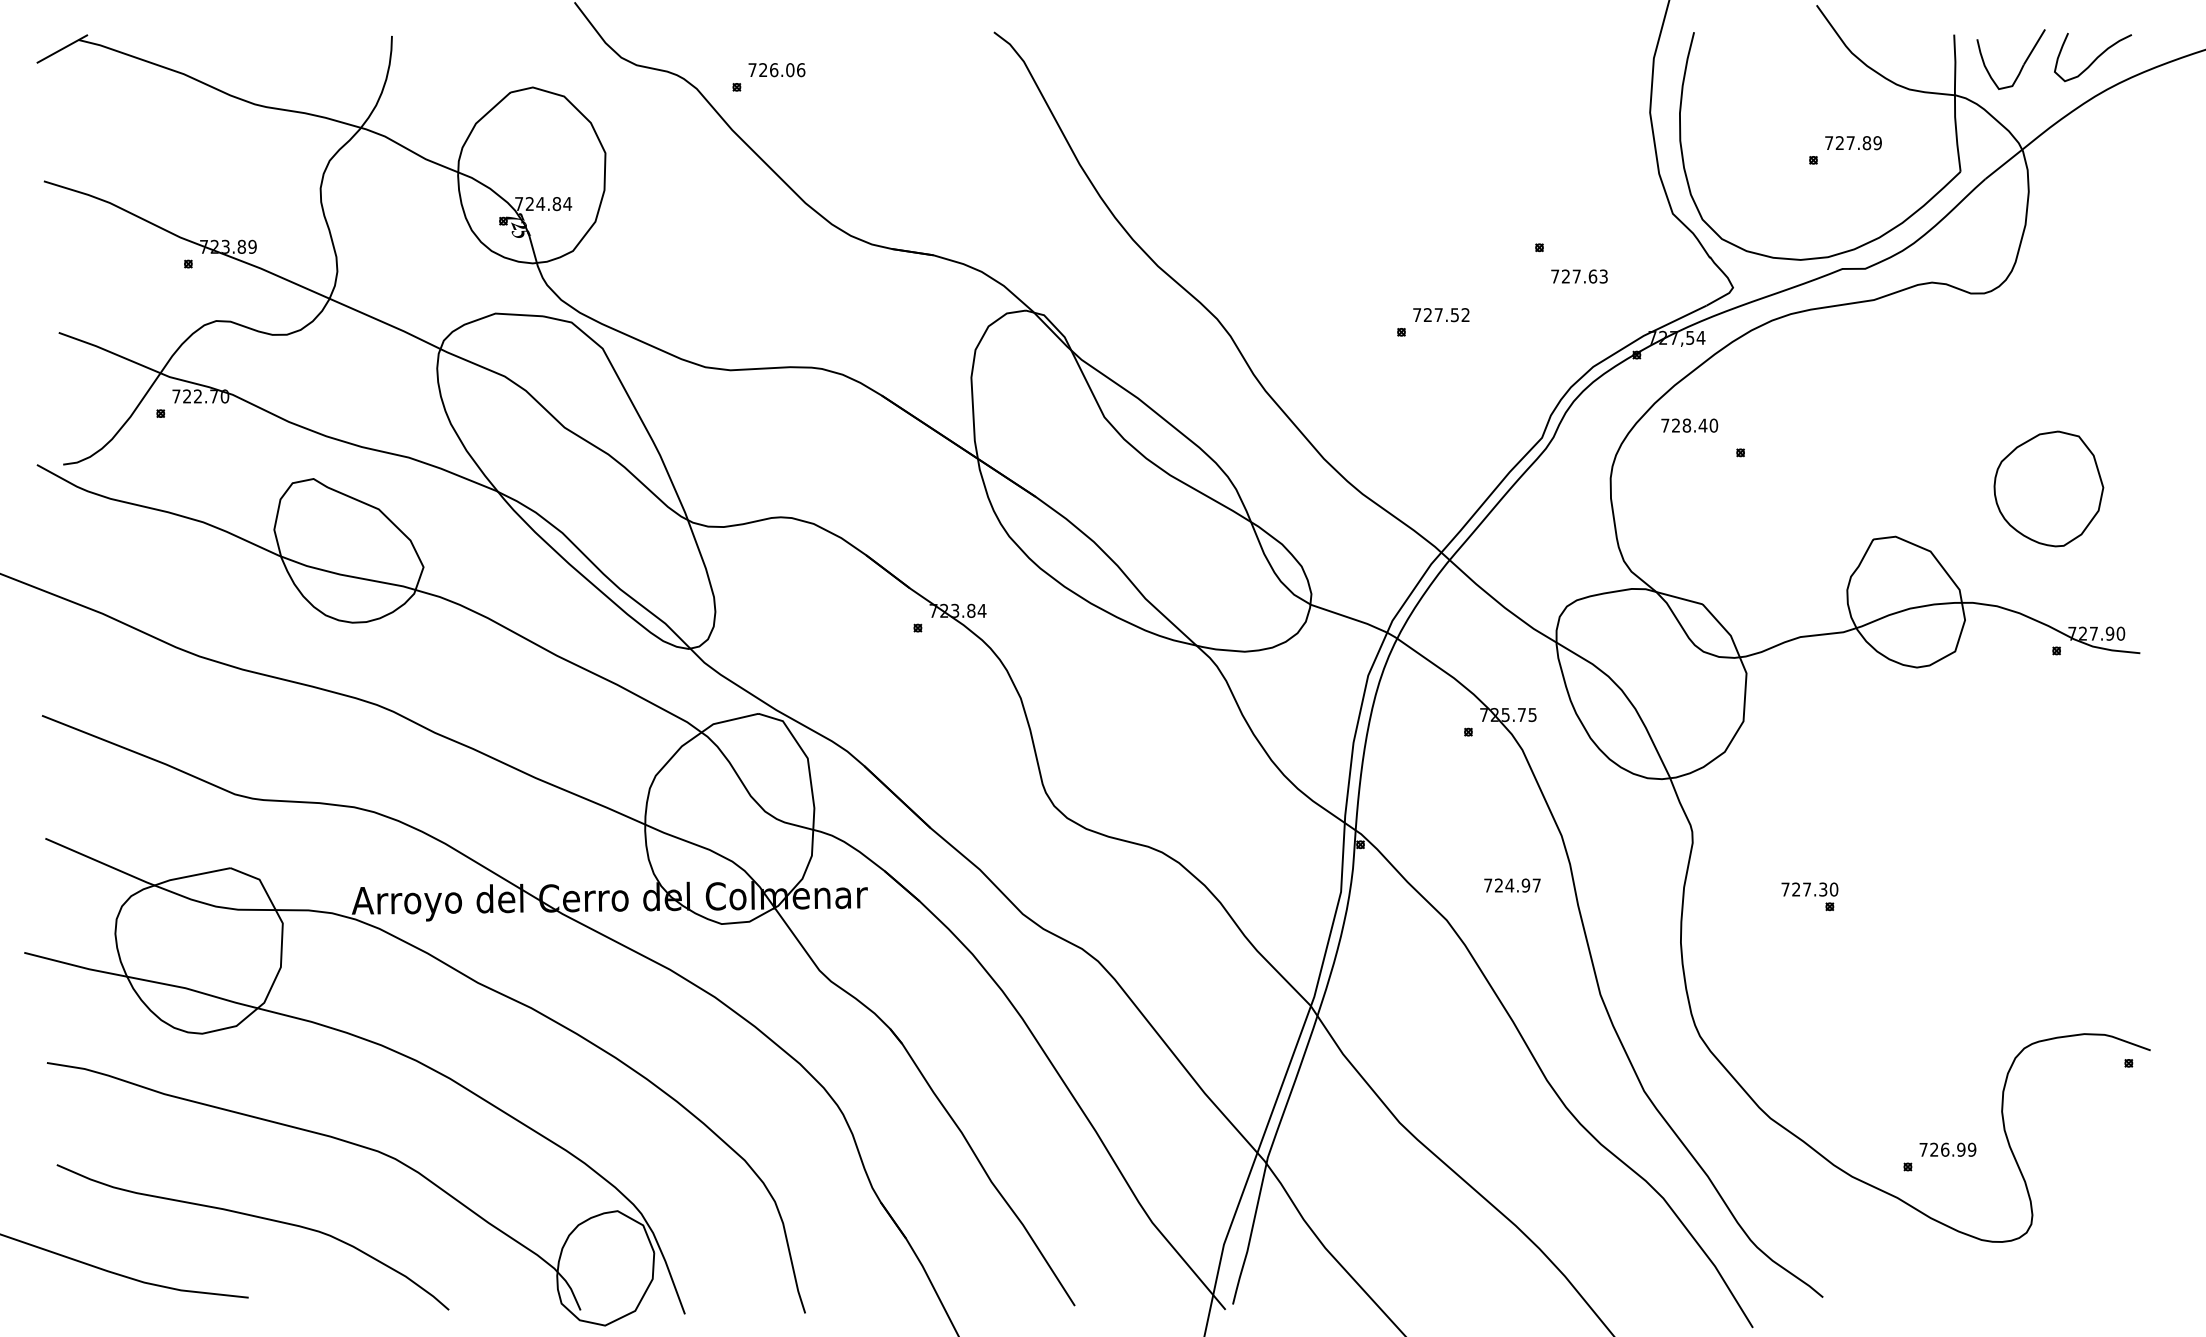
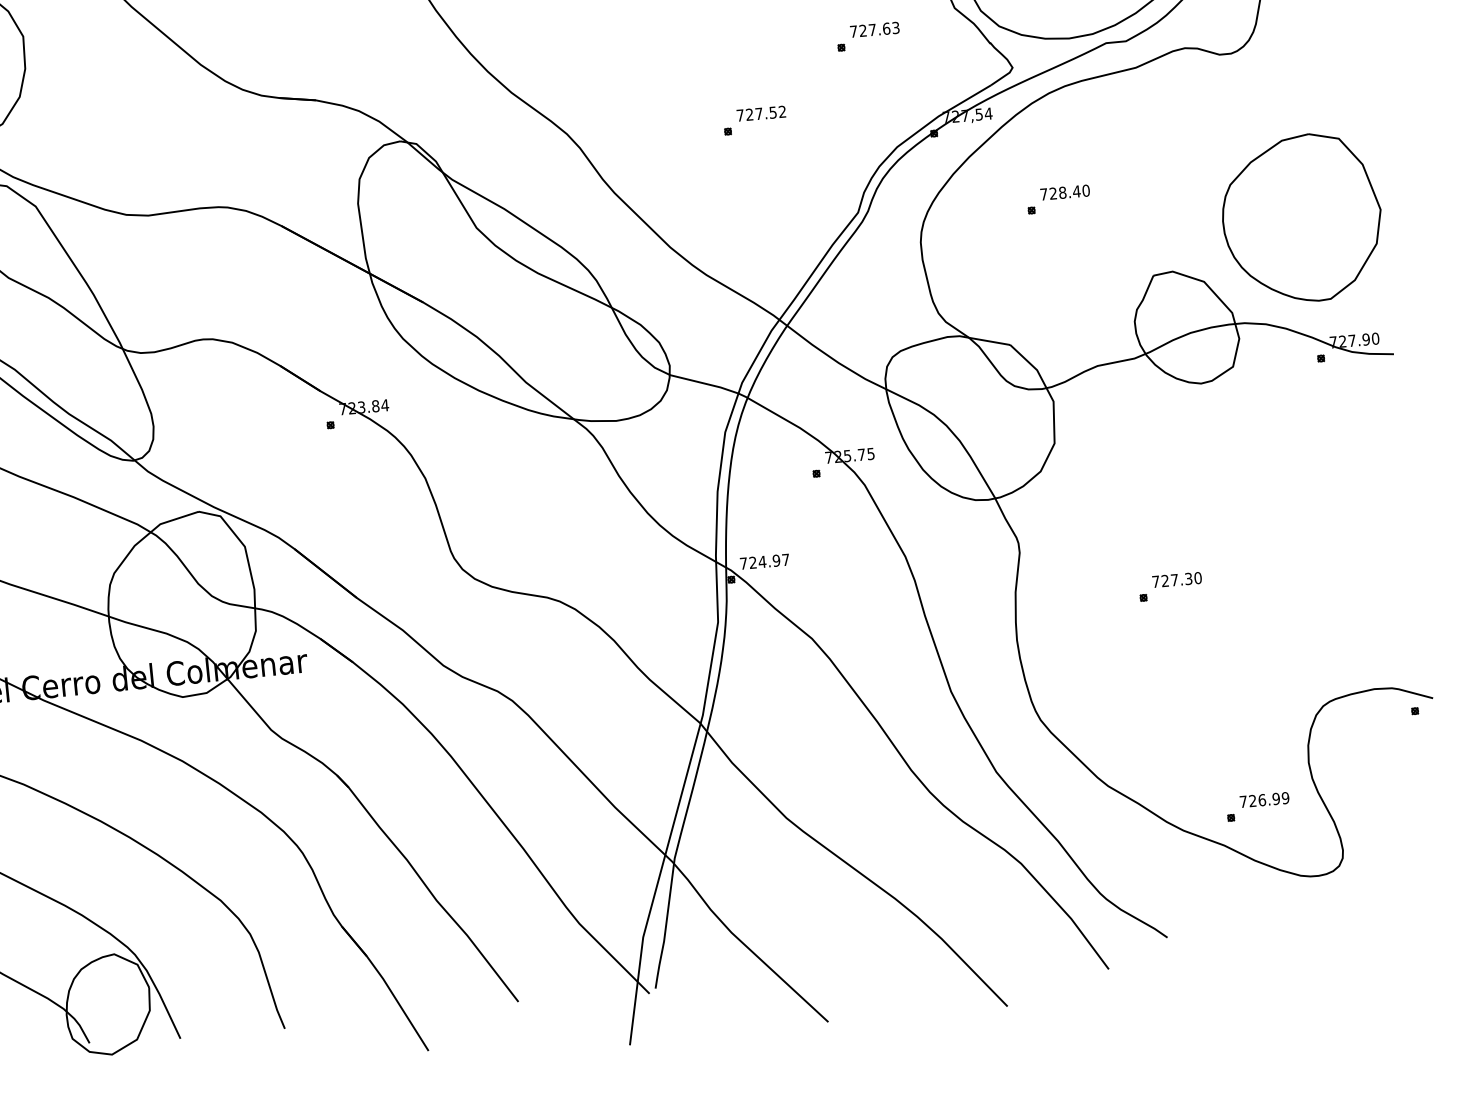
text: (1579, 276) -> (874, 29), moved
text: (1689, 425) -> (1064, 192), moved
part: (2048, 488) -> (1301, 218), size x1.67
text: (1512, 885) -> (764, 561), moved
text: (1809, 889) -> (1176, 579), moved

